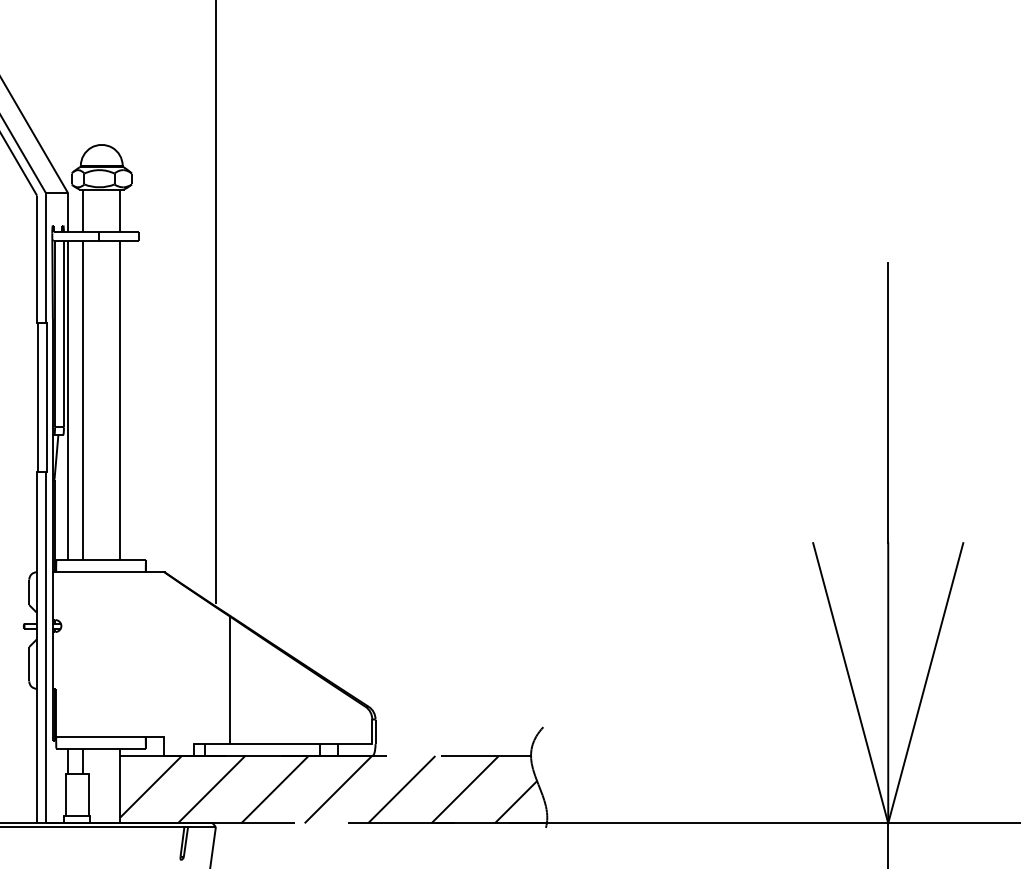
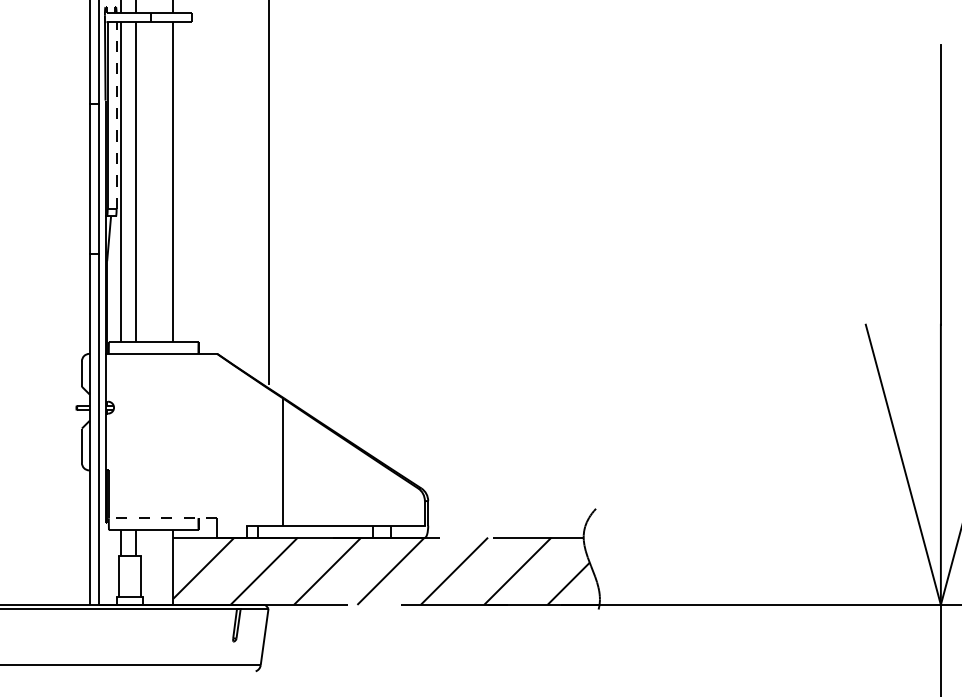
line: (63, 333) -> (116, 115), solid -> dashed
line: (109, 736) -> (162, 518), solid -> dashed

